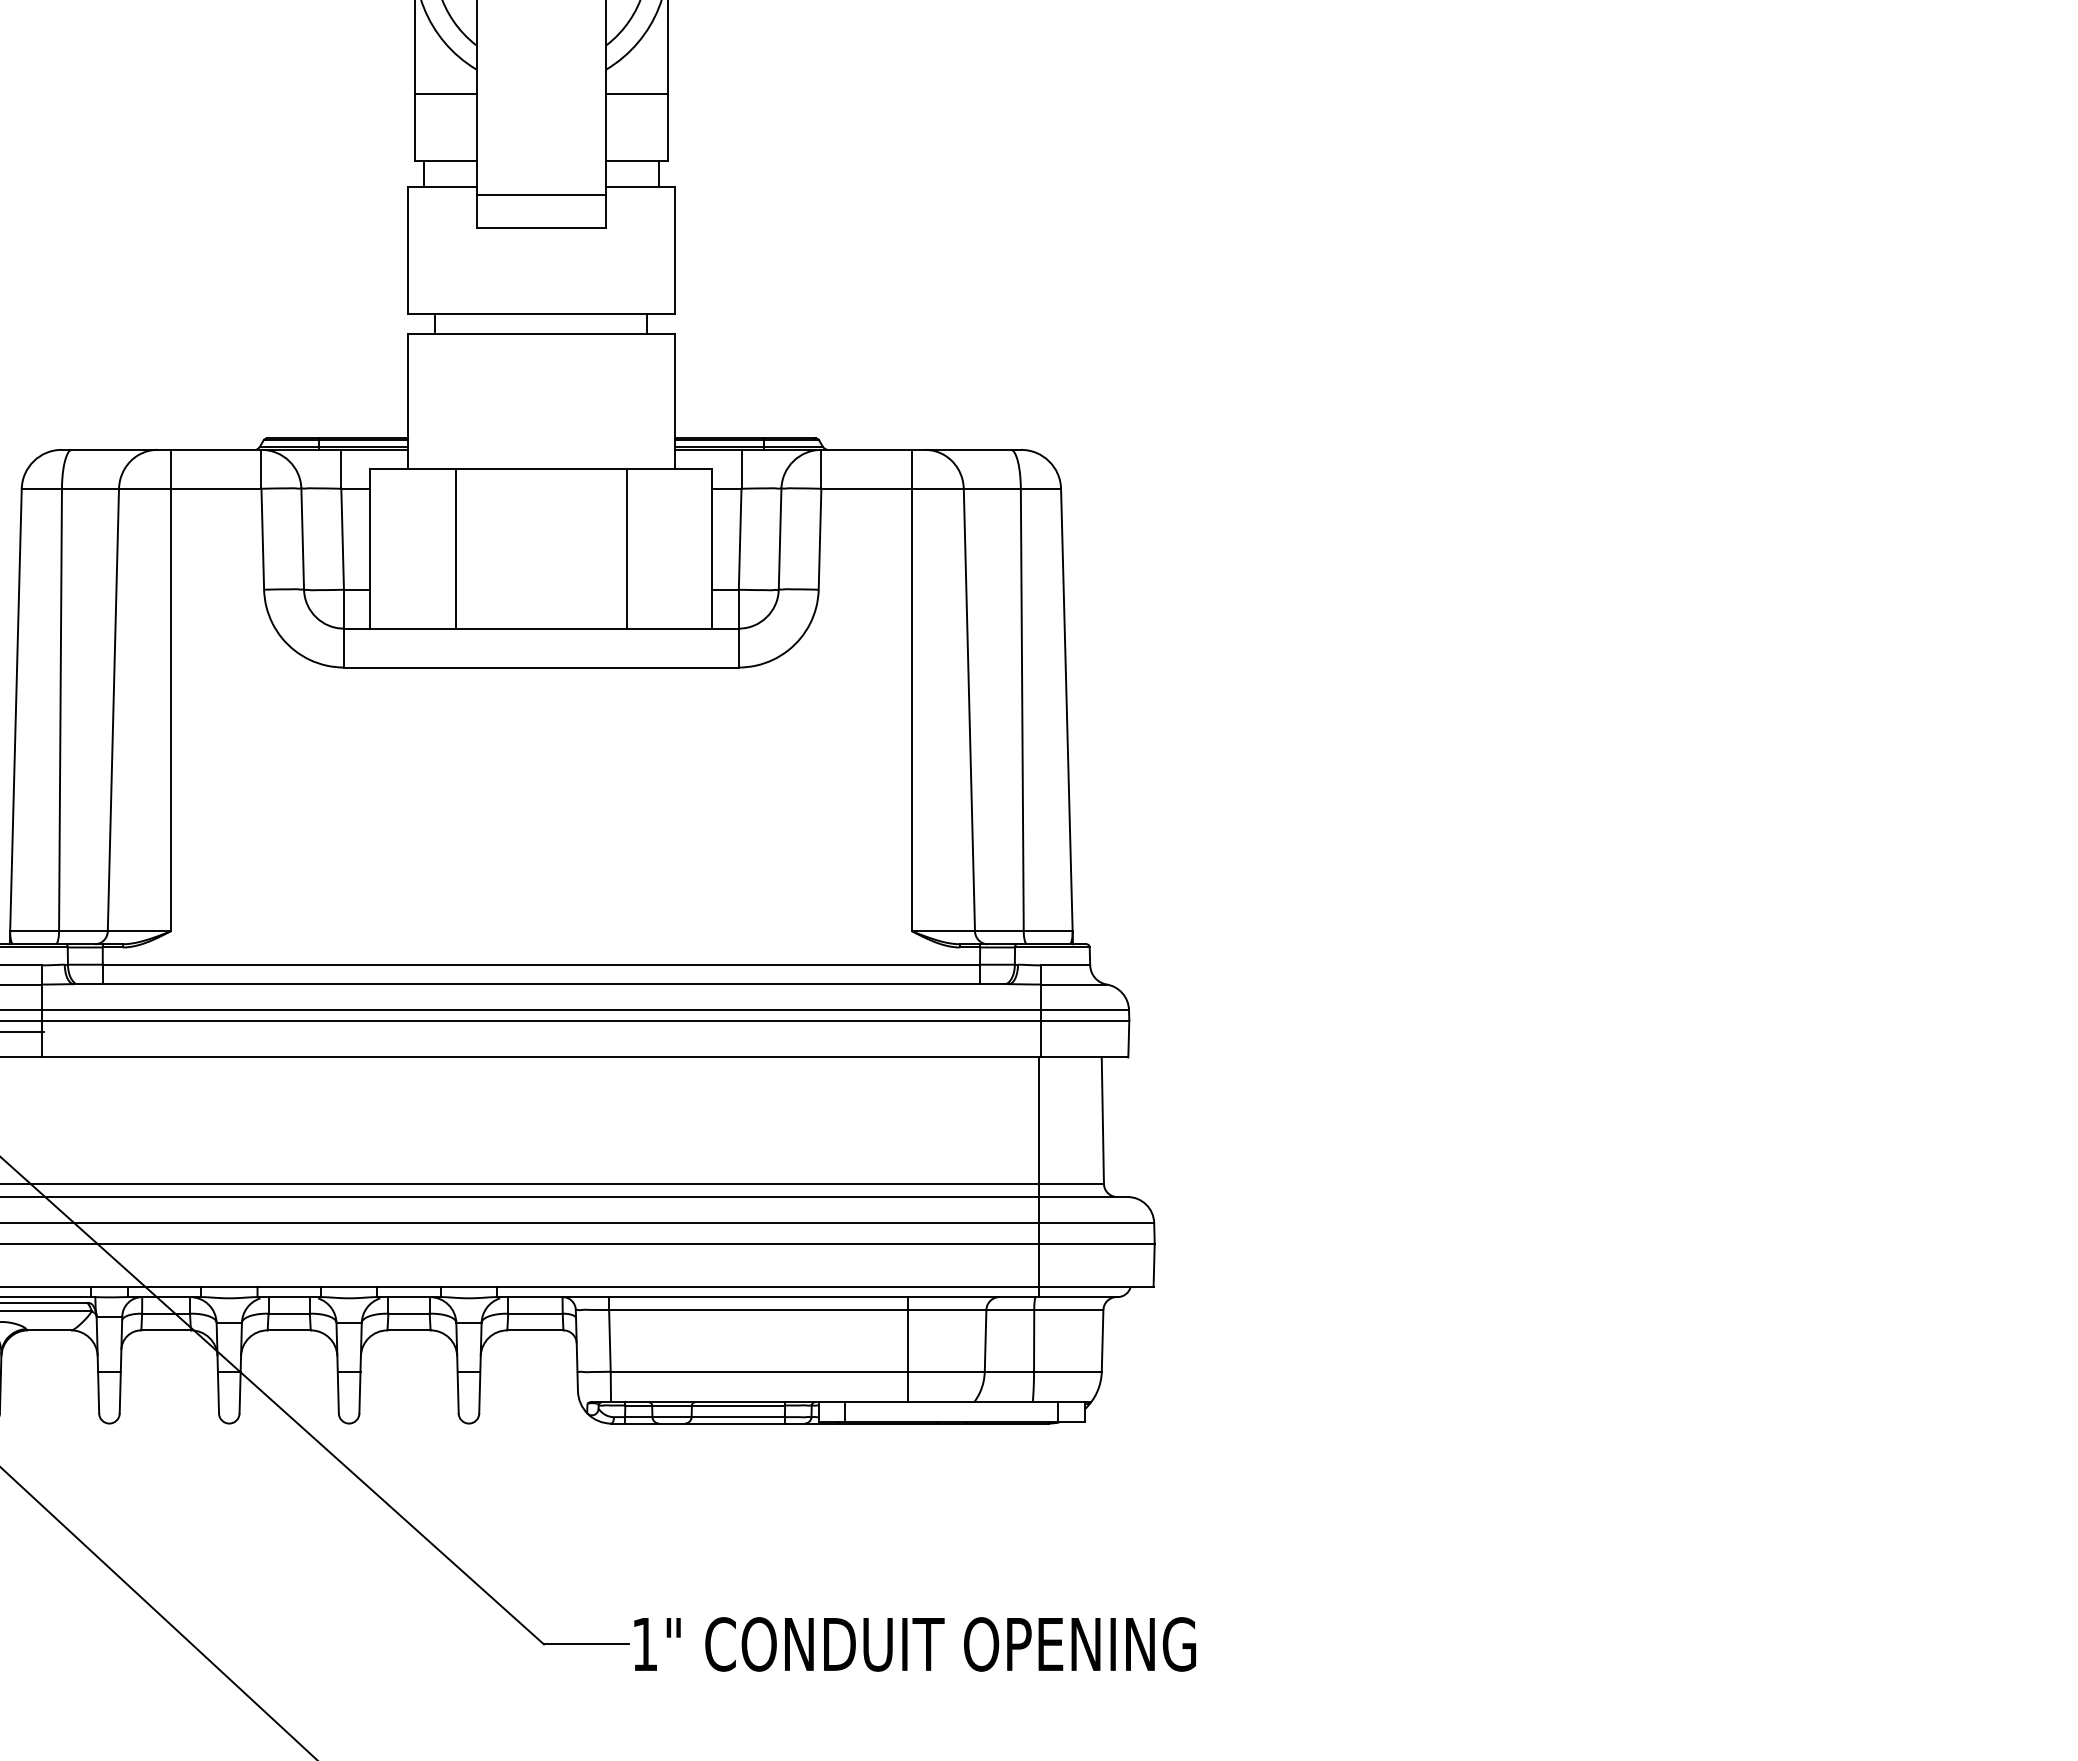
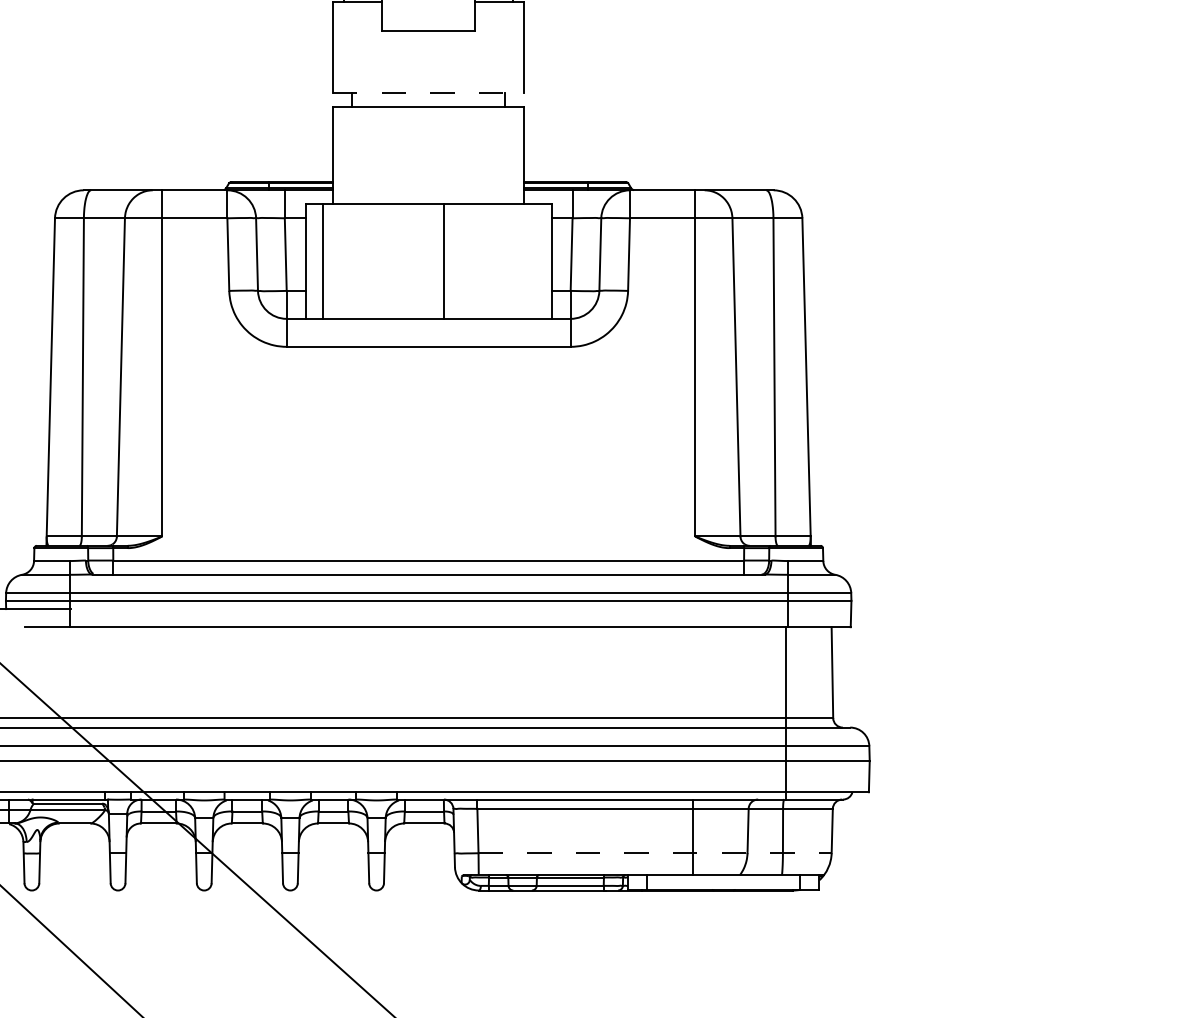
line: (541, 194) -> (428, 6), removed
line: (541, 313) -> (428, 92), solid -> dashed
line: (455, 548) -> (322, 261), moved
line: (626, 548) -> (443, 261), moved
line: (856, 1371) -> (655, 853), solid -> dashed

